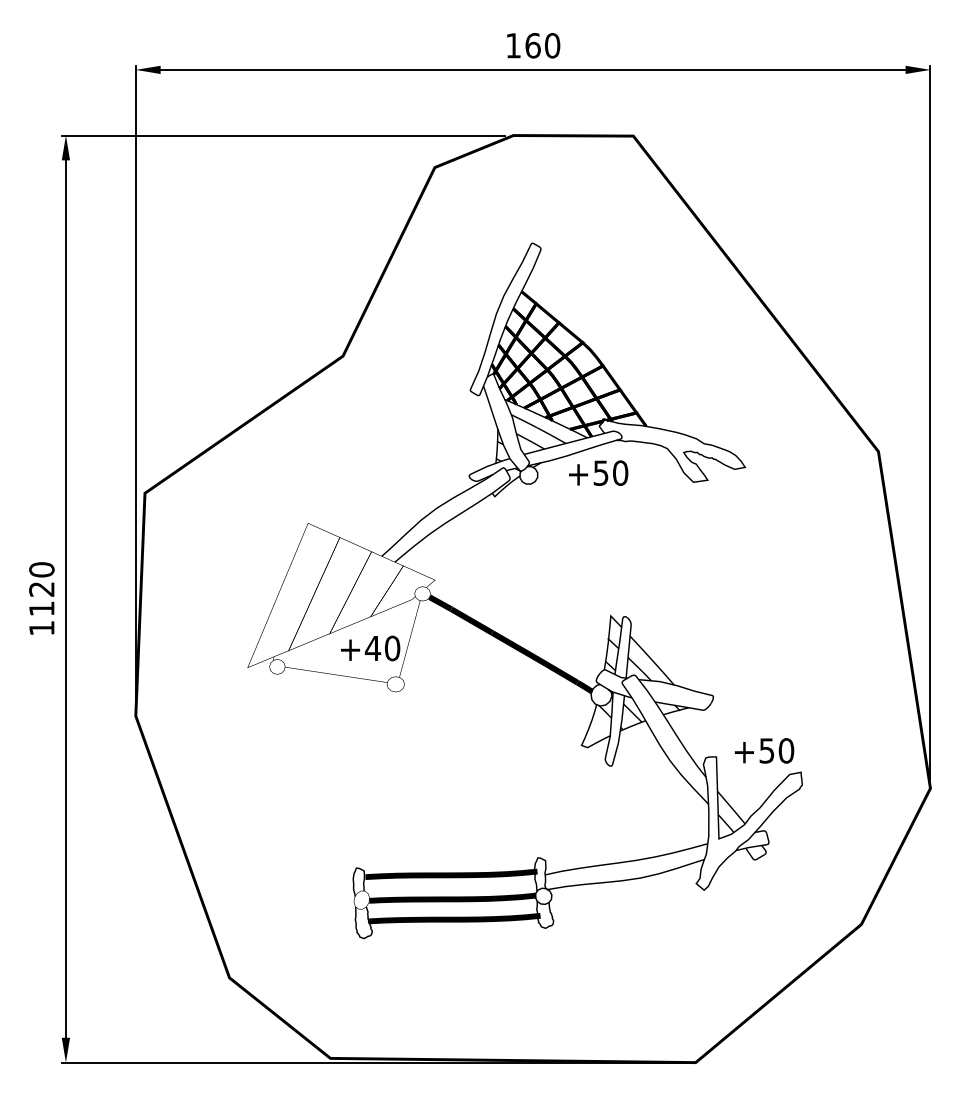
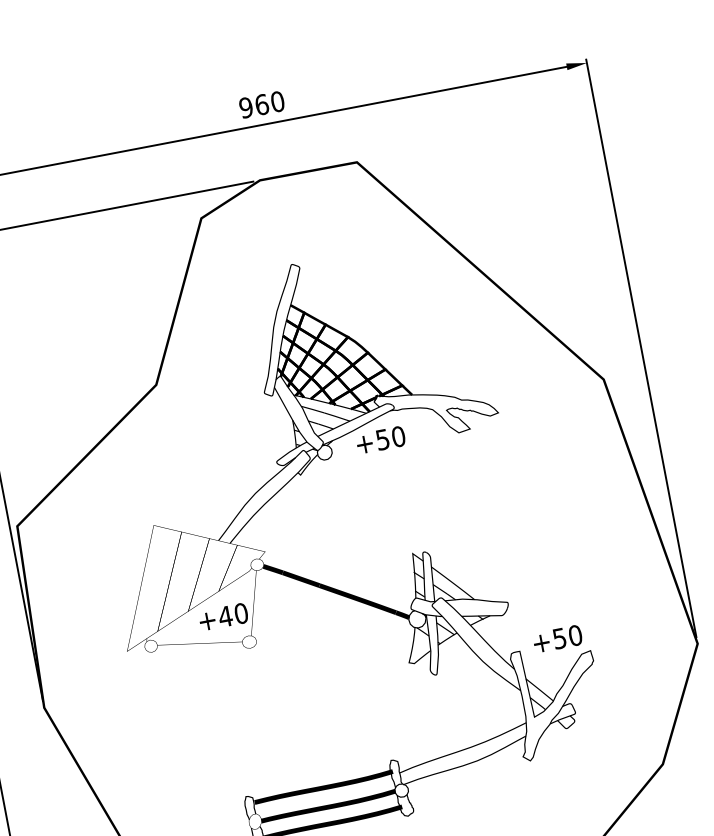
text: (513, 45) -> (246, 107), 160 -> 960

